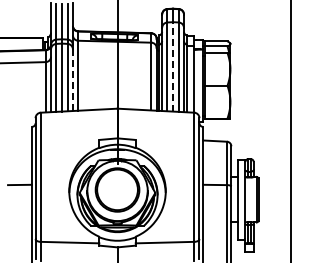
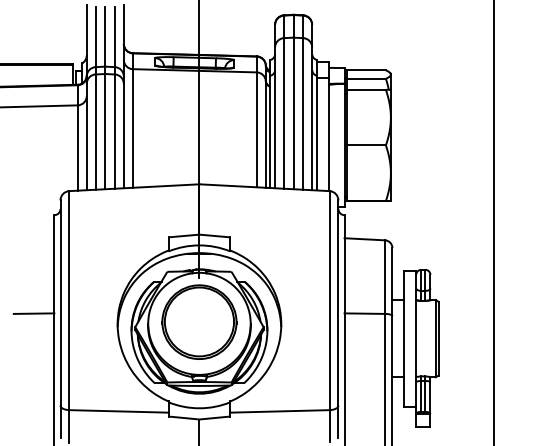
line: (173, 66) -> (294, 112), dashed -> solid
line: (72, 80) -> (123, 136), dashed -> solid

